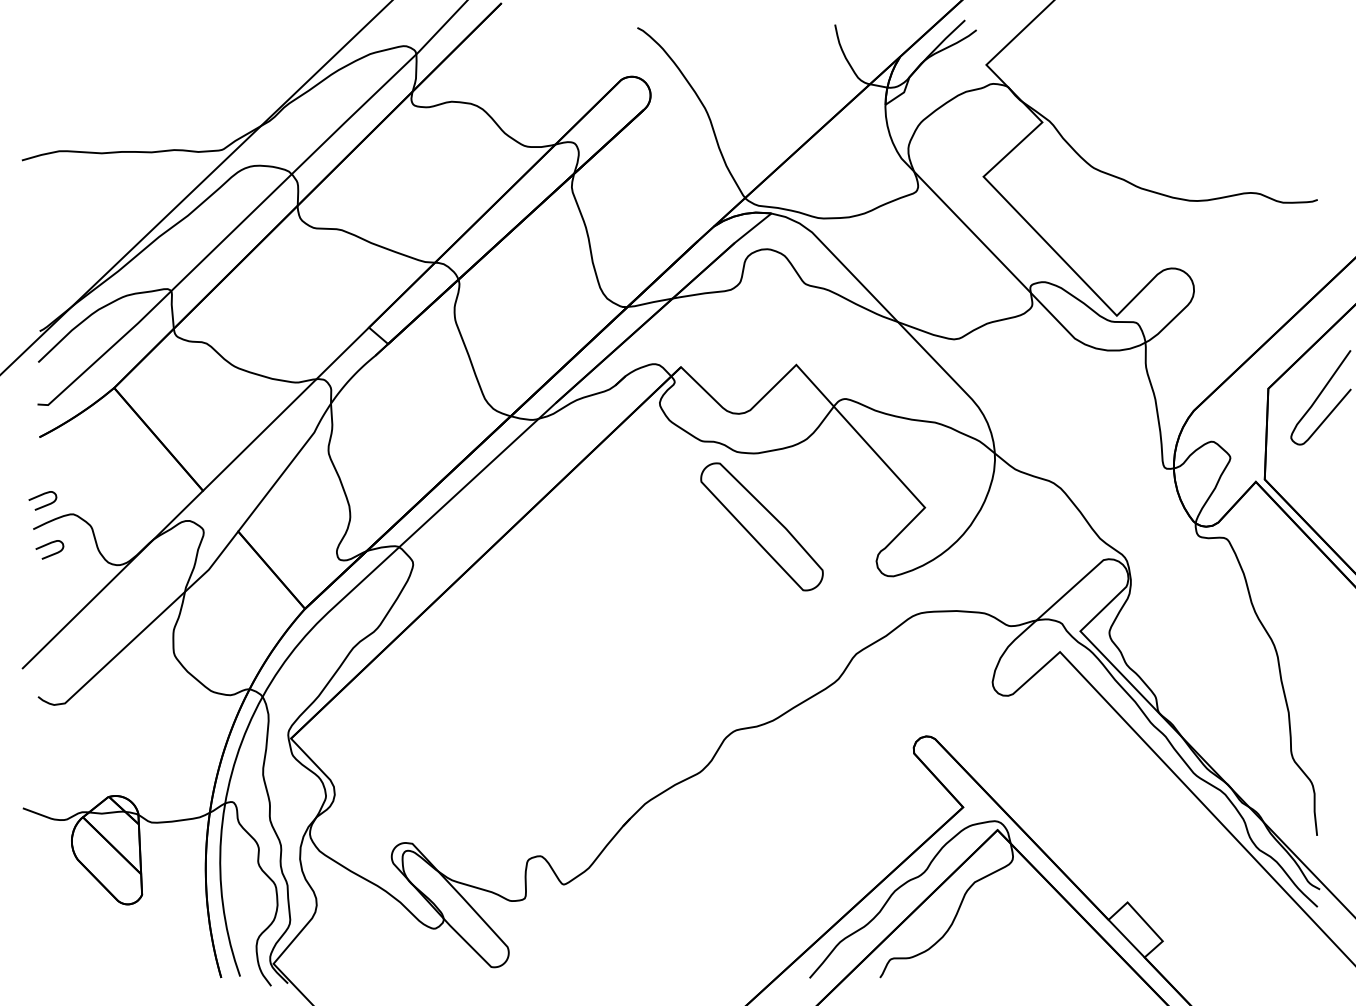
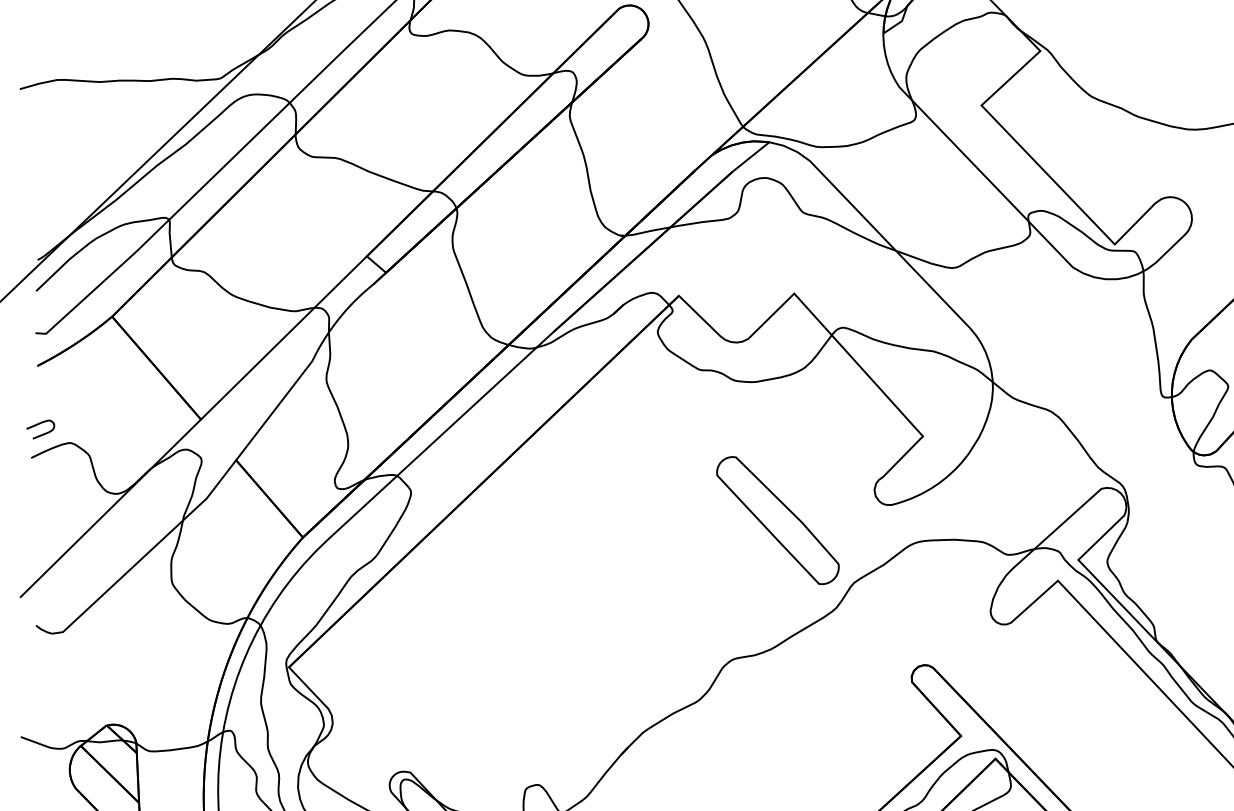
part: (761, 526) -> (777, 520), moved
curve: (47, 545) -> (45, 474), removed

